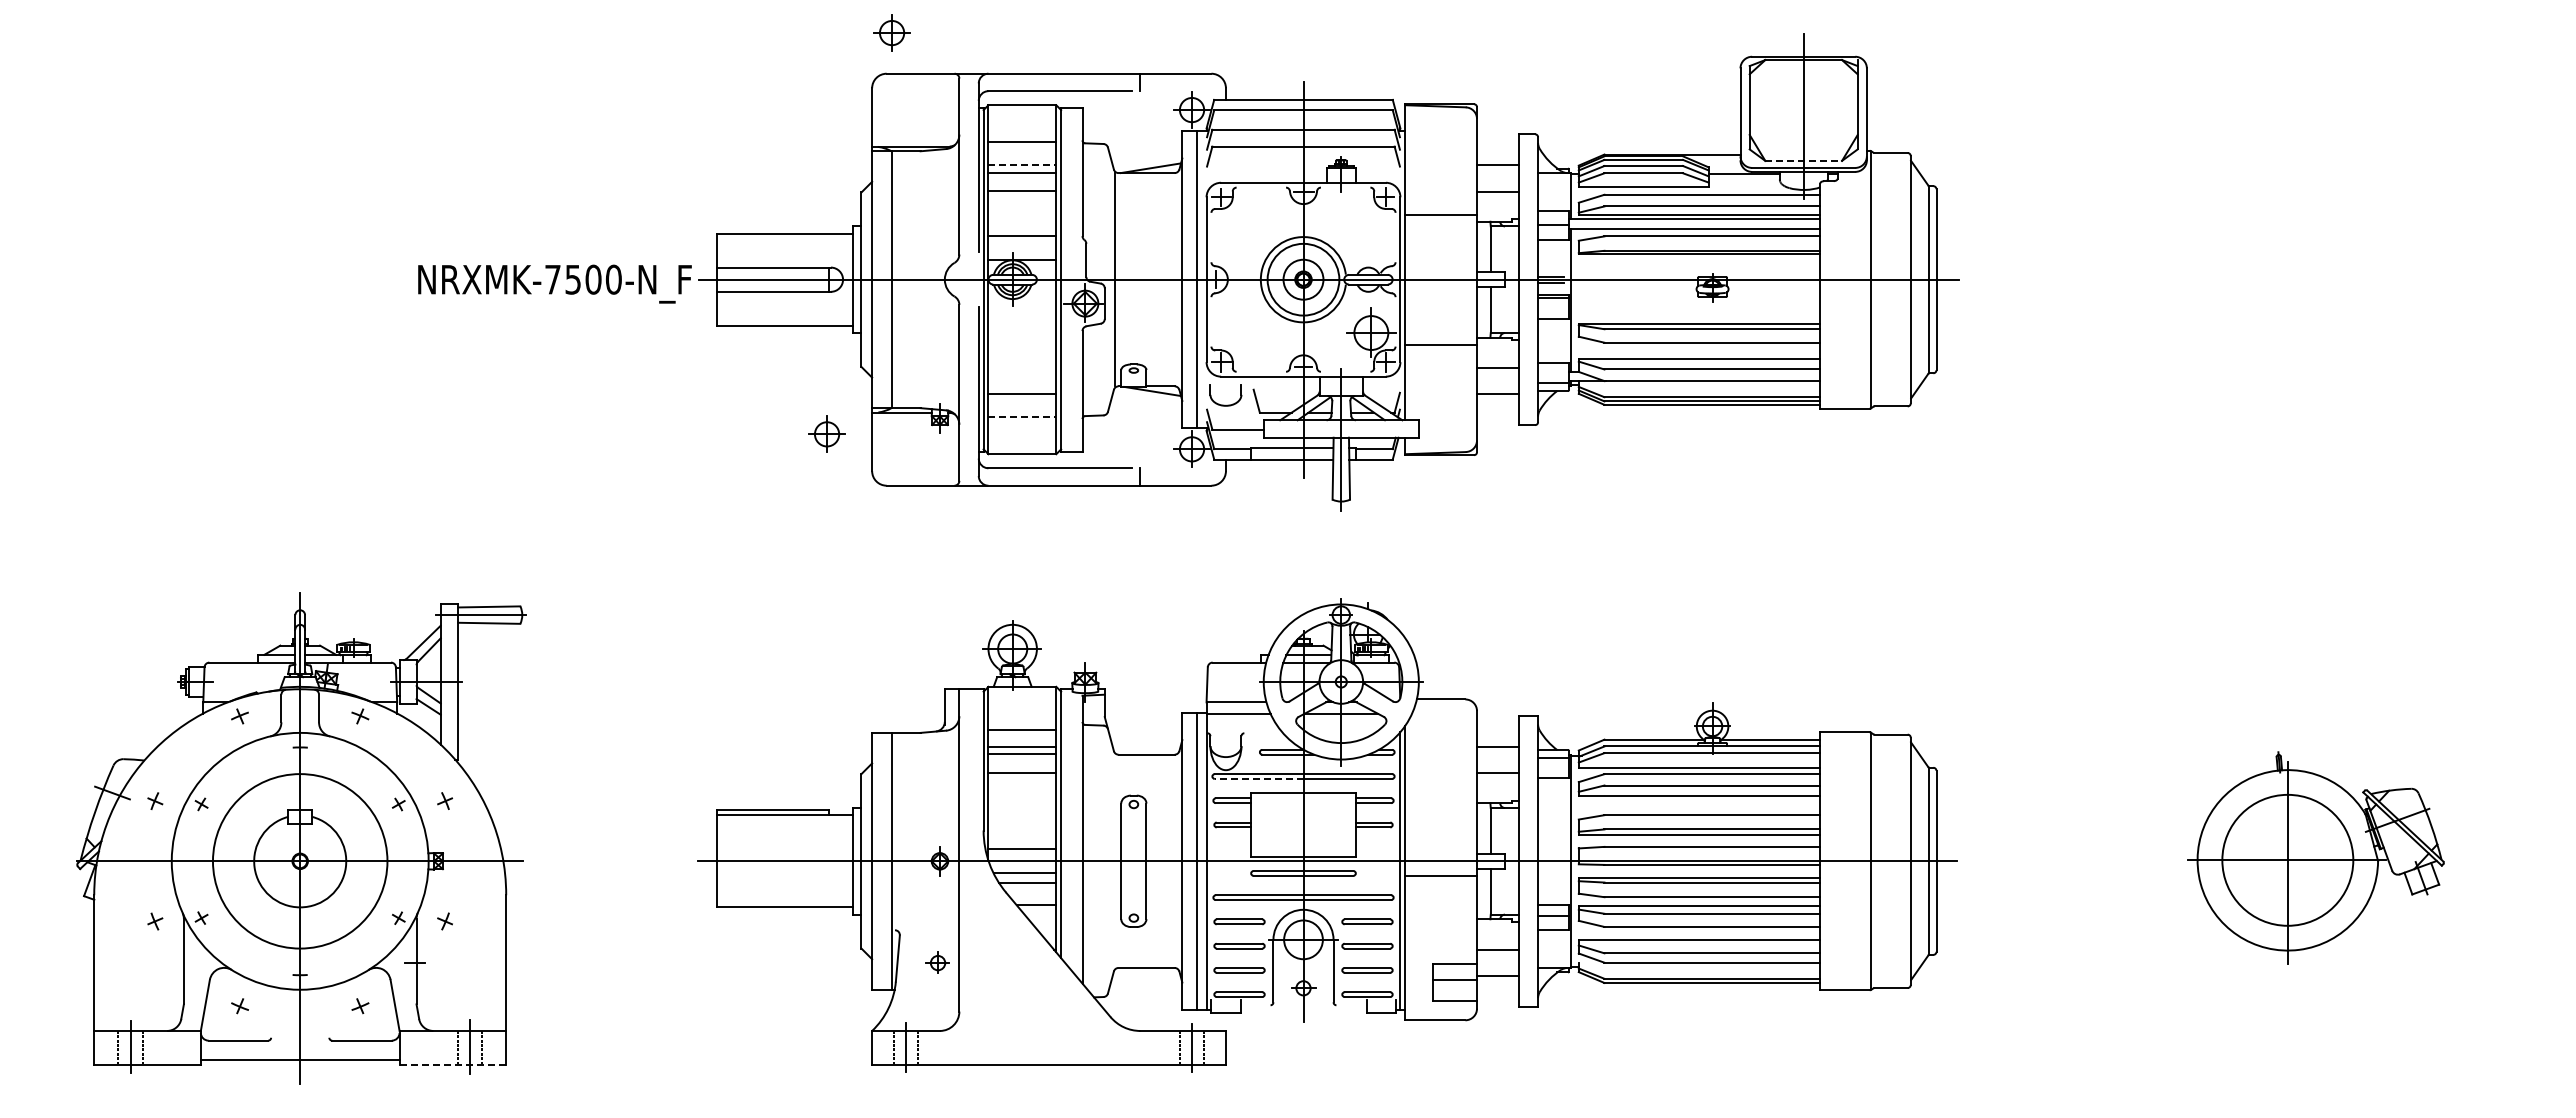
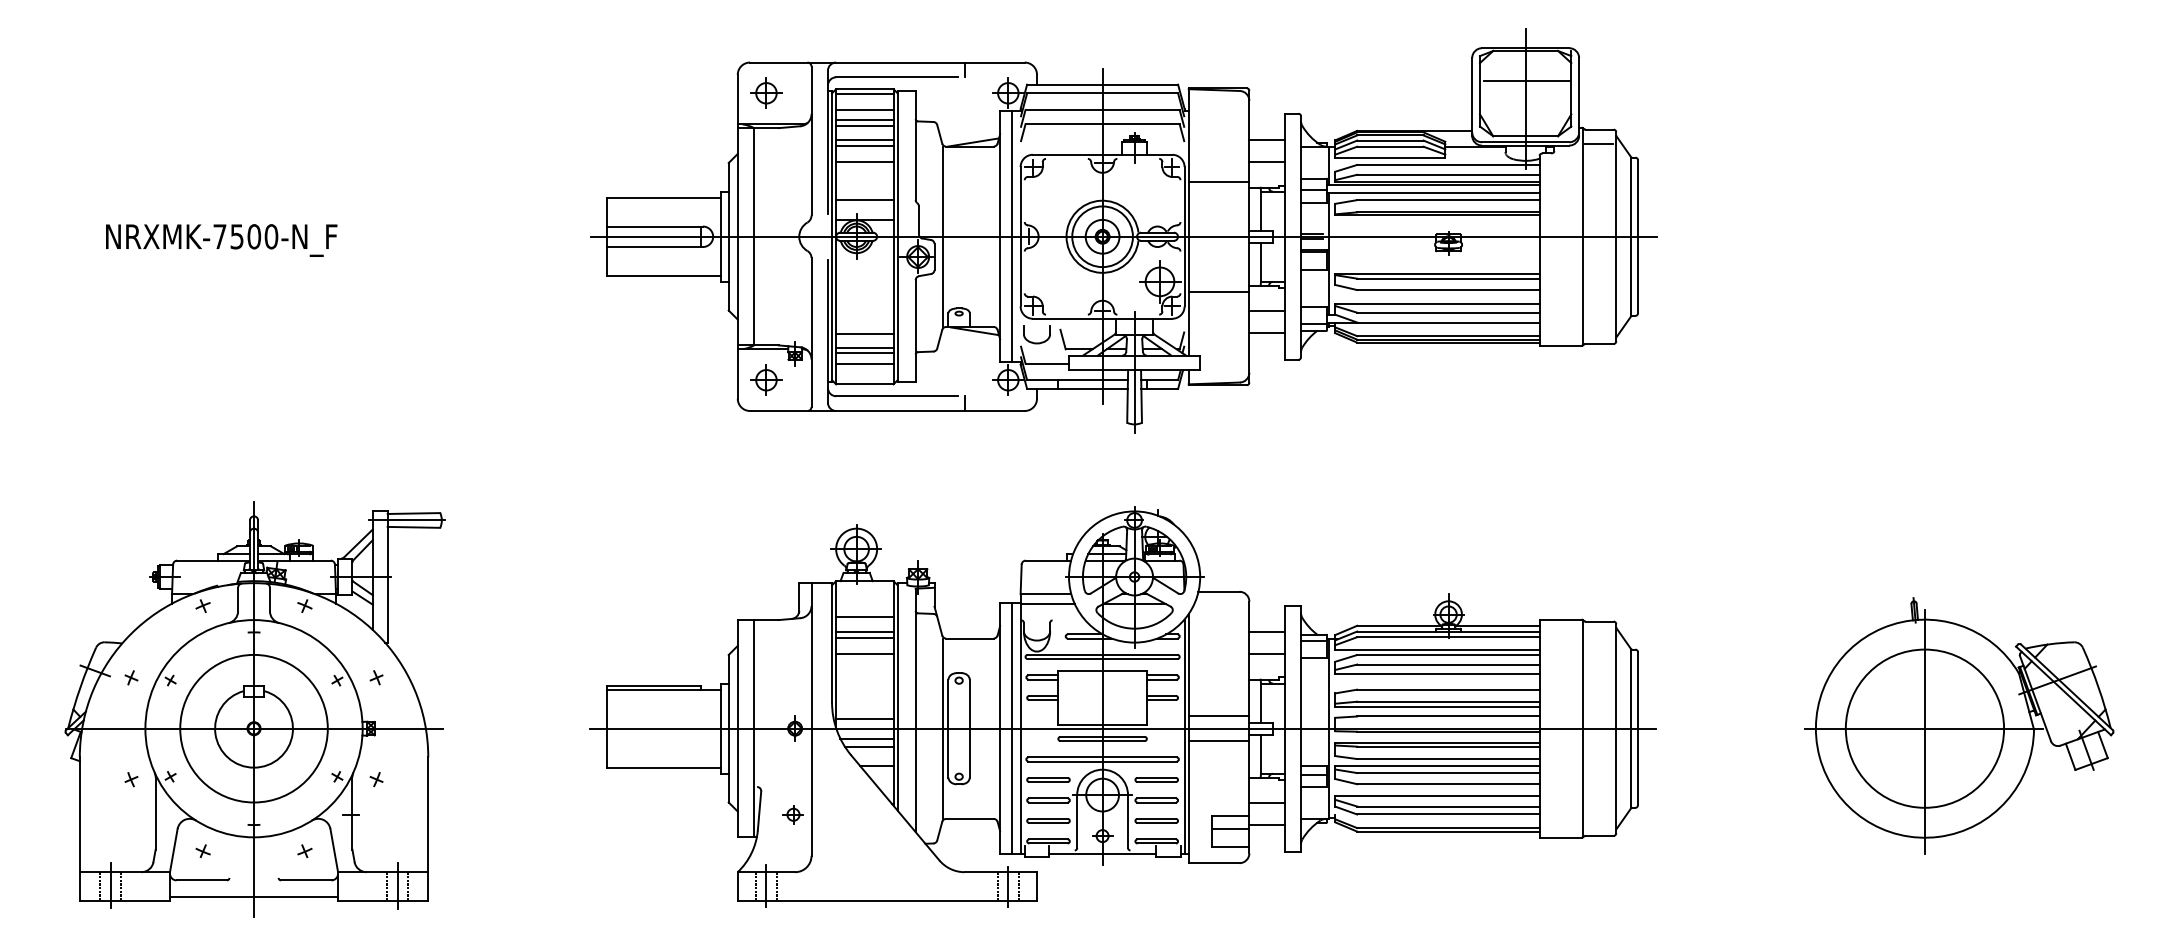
part: (891, 32) -> (765, 92), moved
line: (1804, 95) -> (1526, 80), added
line: (1022, 110) -> (864, 93), added
line: (1022, 129) -> (864, 109), added
line: (1022, 148) -> (864, 125), added
line: (1804, 160) -> (1526, 135), dashed -> solid
line: (1022, 165) -> (864, 140), dashed -> solid
line: (1890, 170) -> (1599, 144), added
text: (554, 283) -> (221, 239), moved
line: (1022, 411) -> (864, 348), added
line: (1022, 417) -> (864, 353), dashed -> solid
line: (1022, 430) -> (864, 364), added
part: (826, 433) -> (765, 379), moved
line: (1258, 778) -> (1064, 658), dashed -> solid
line: (1441, 846) -> (1219, 716), added
part: (2315, 857) -> (1958, 725), size x1.43
line: (1114, 860) -> (942, 728), added
line: (1303, 1009) -> (1102, 854), added
line: (453, 1064) -> (383, 900), dashed -> solid

